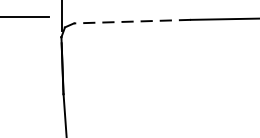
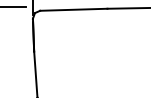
line: (132, 21) -> (73, 9), dashed -> solid

